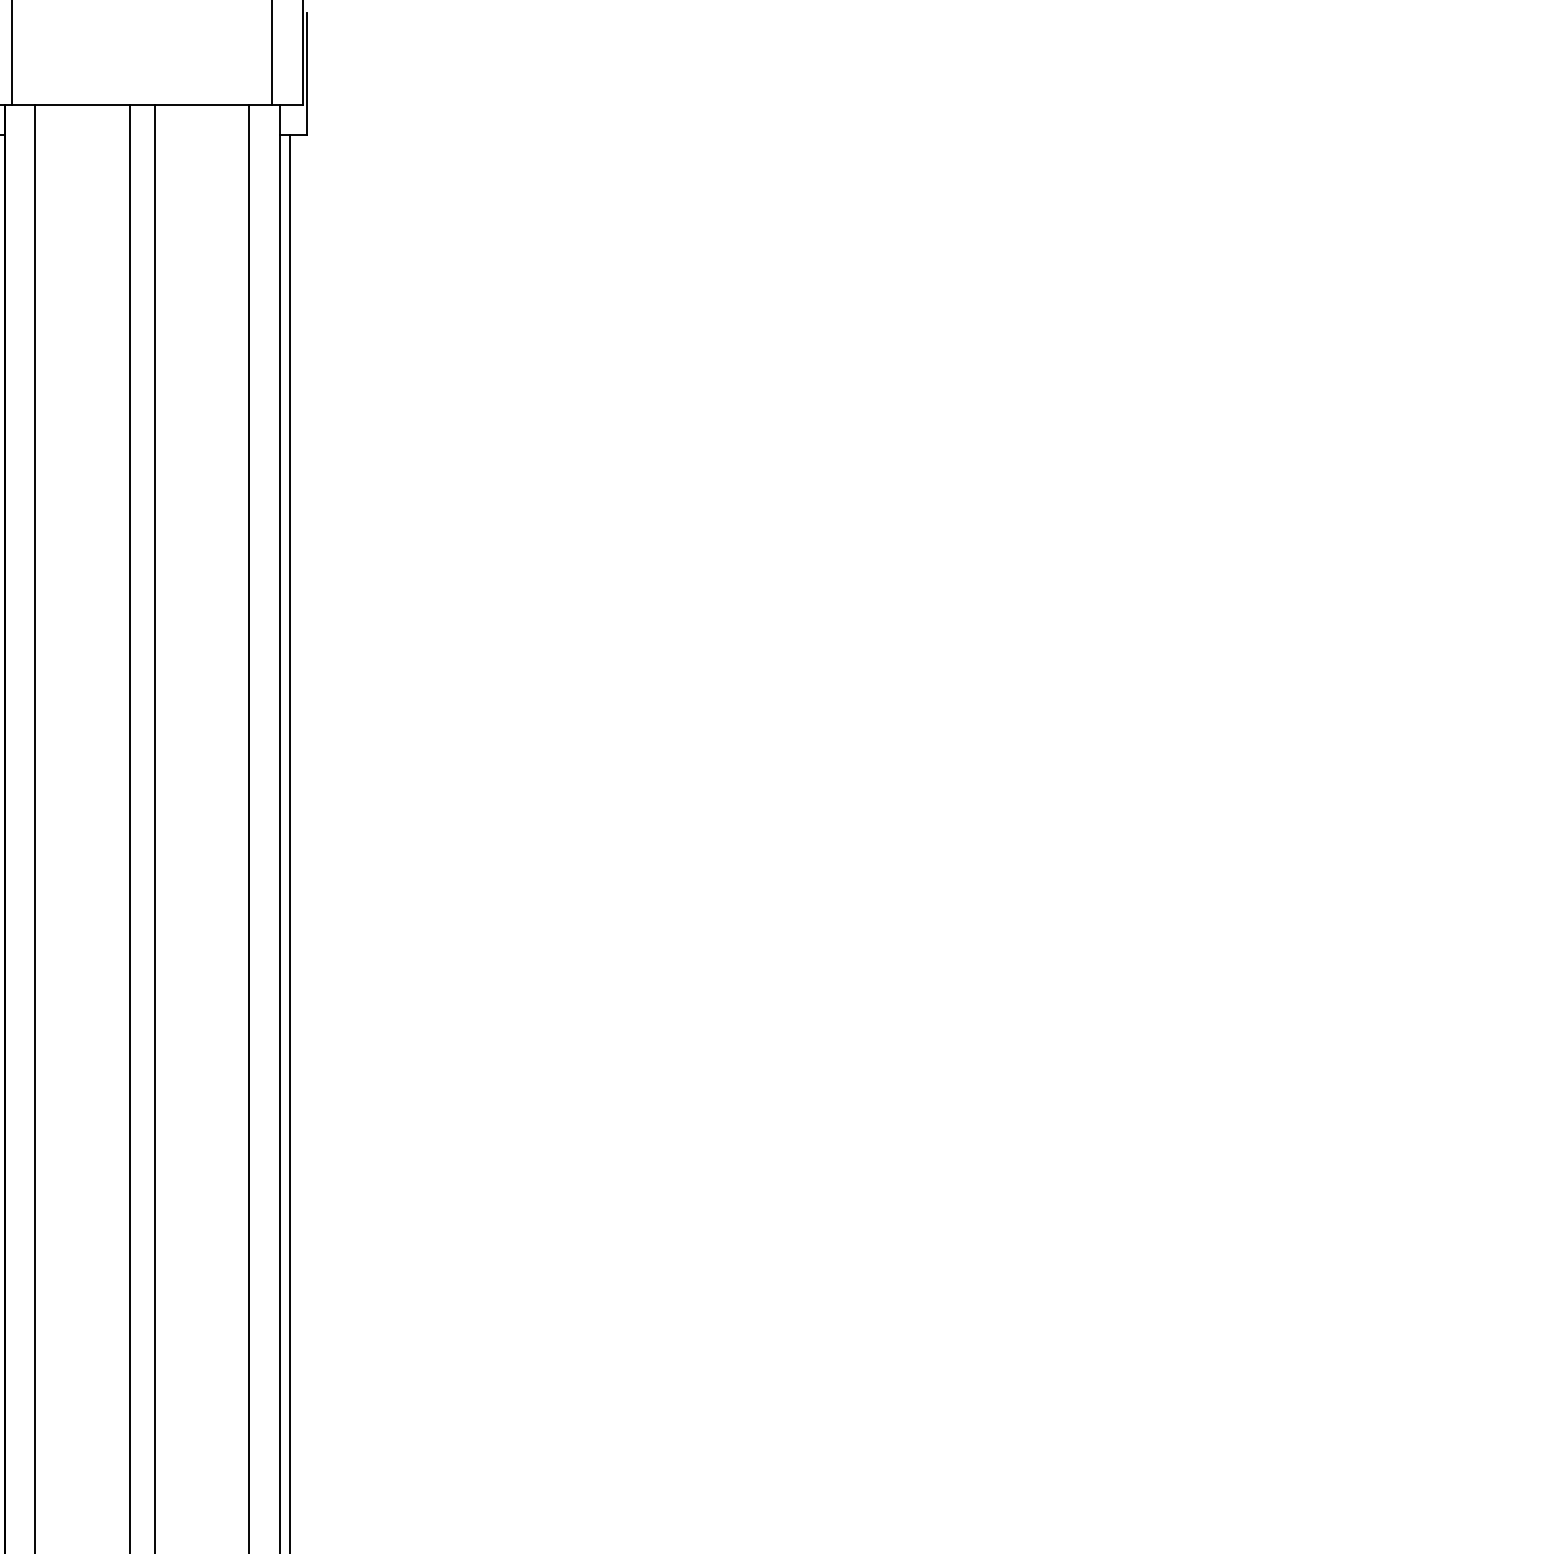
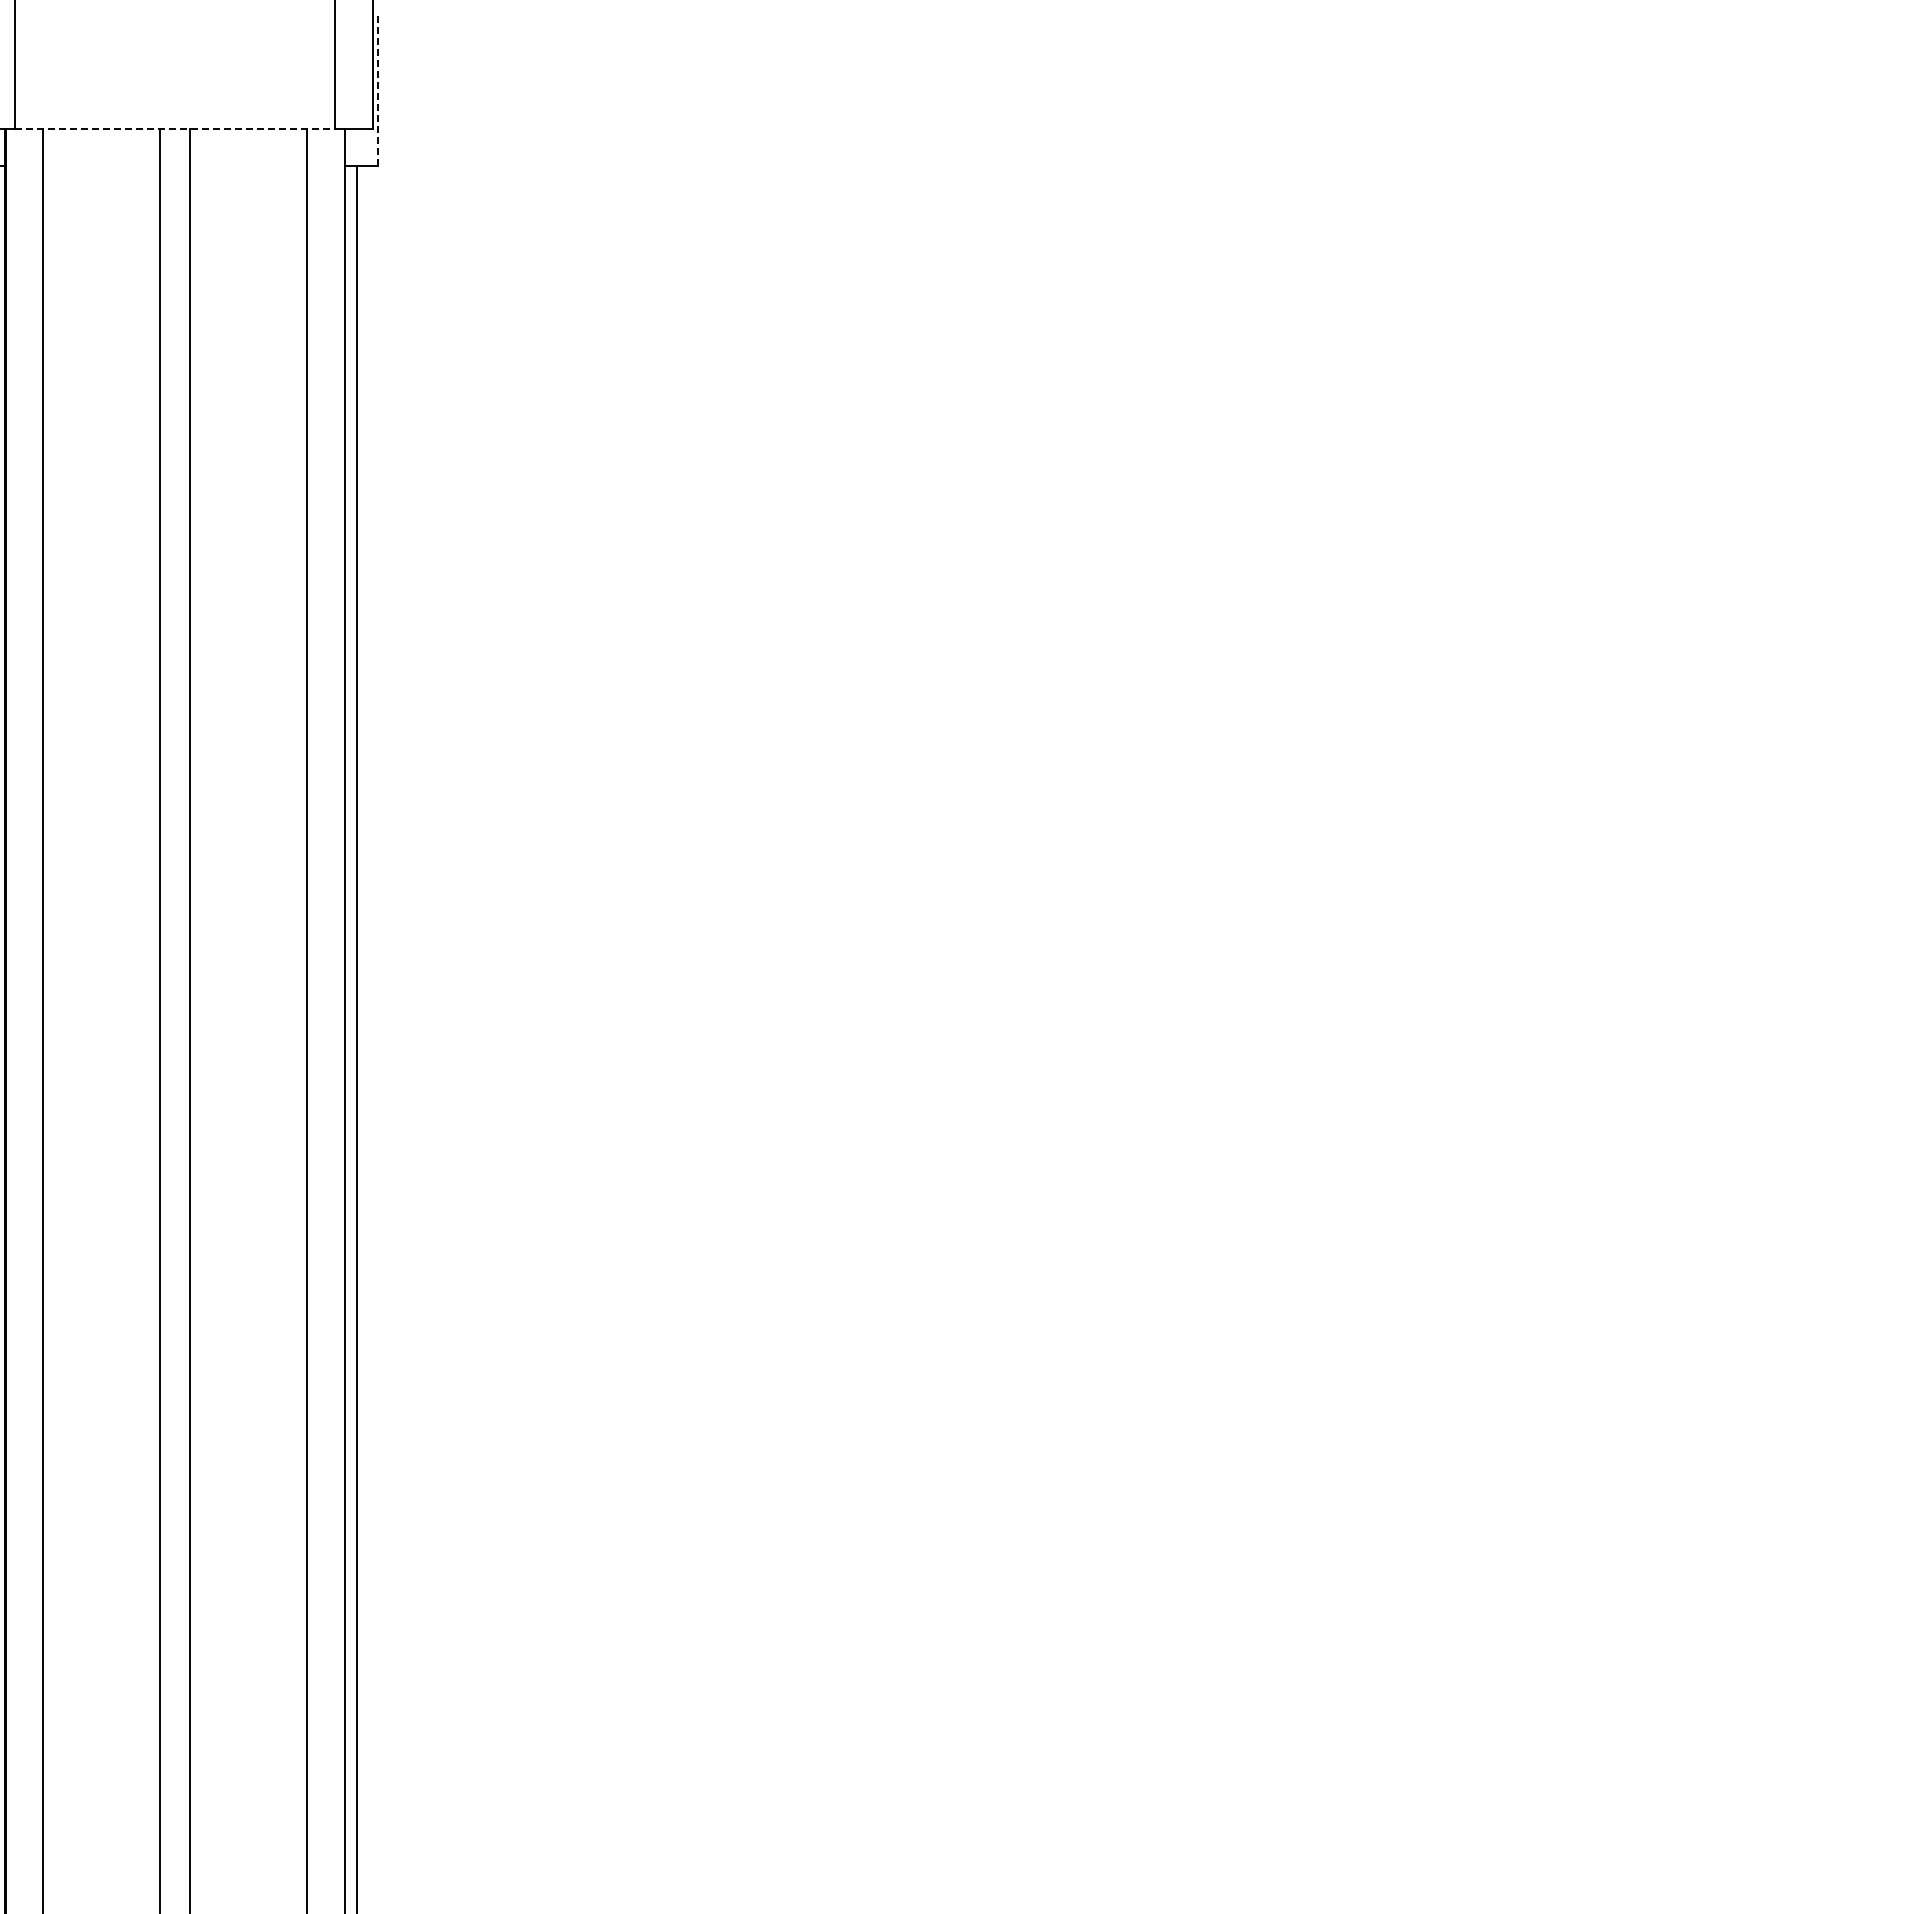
line: (307, 73) -> (378, 90), solid -> dashed
line: (142, 104) -> (175, 128), solid -> dashed

